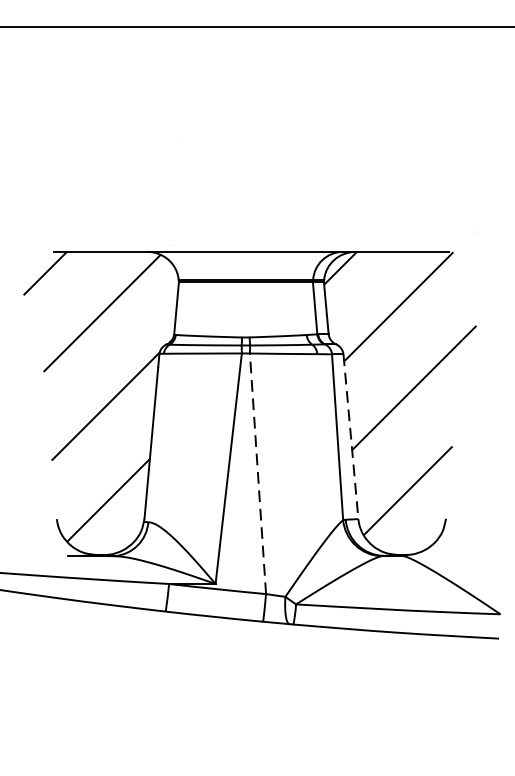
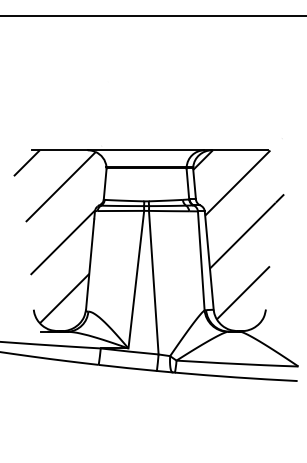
line: (351, 438) -> (209, 261), dashed -> solid
line: (257, 473) -> (153, 282), dashed -> solid

